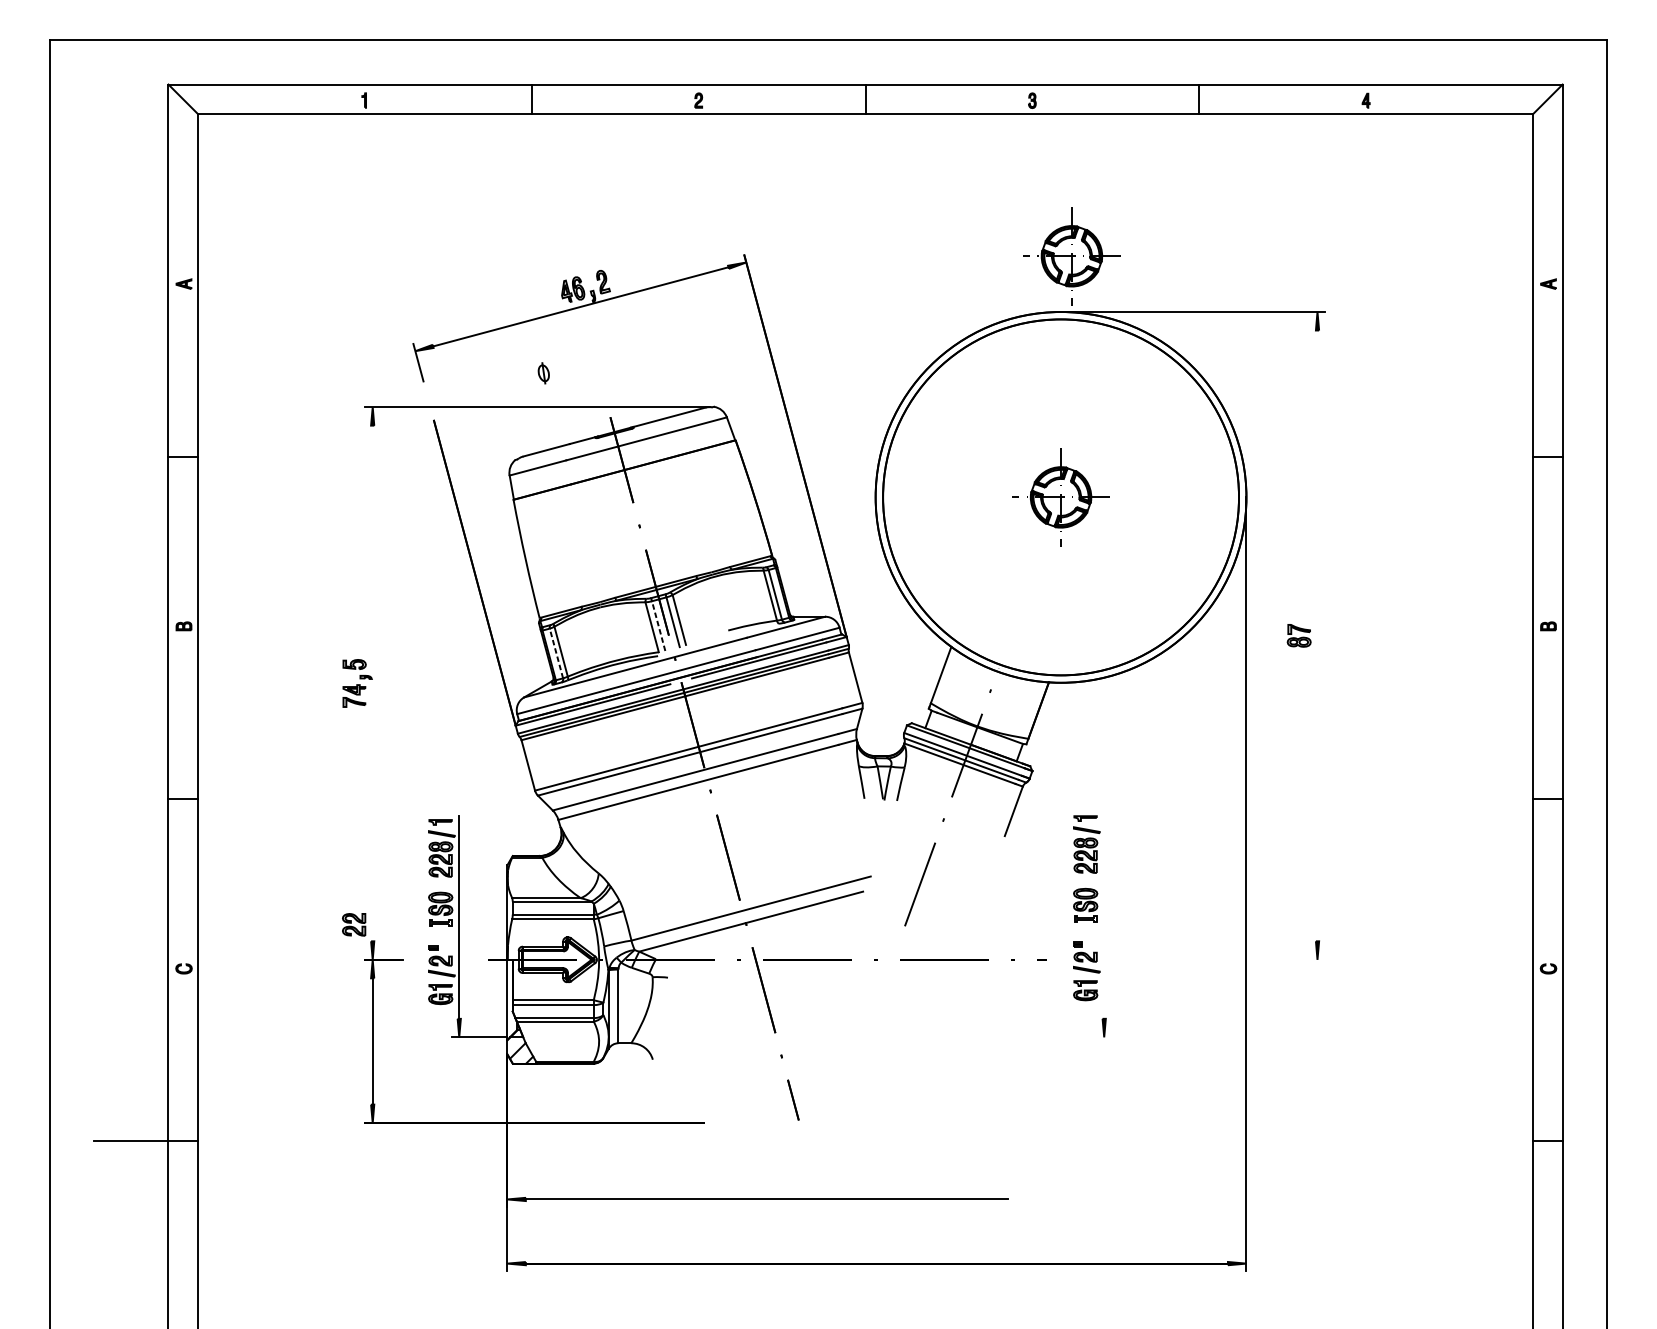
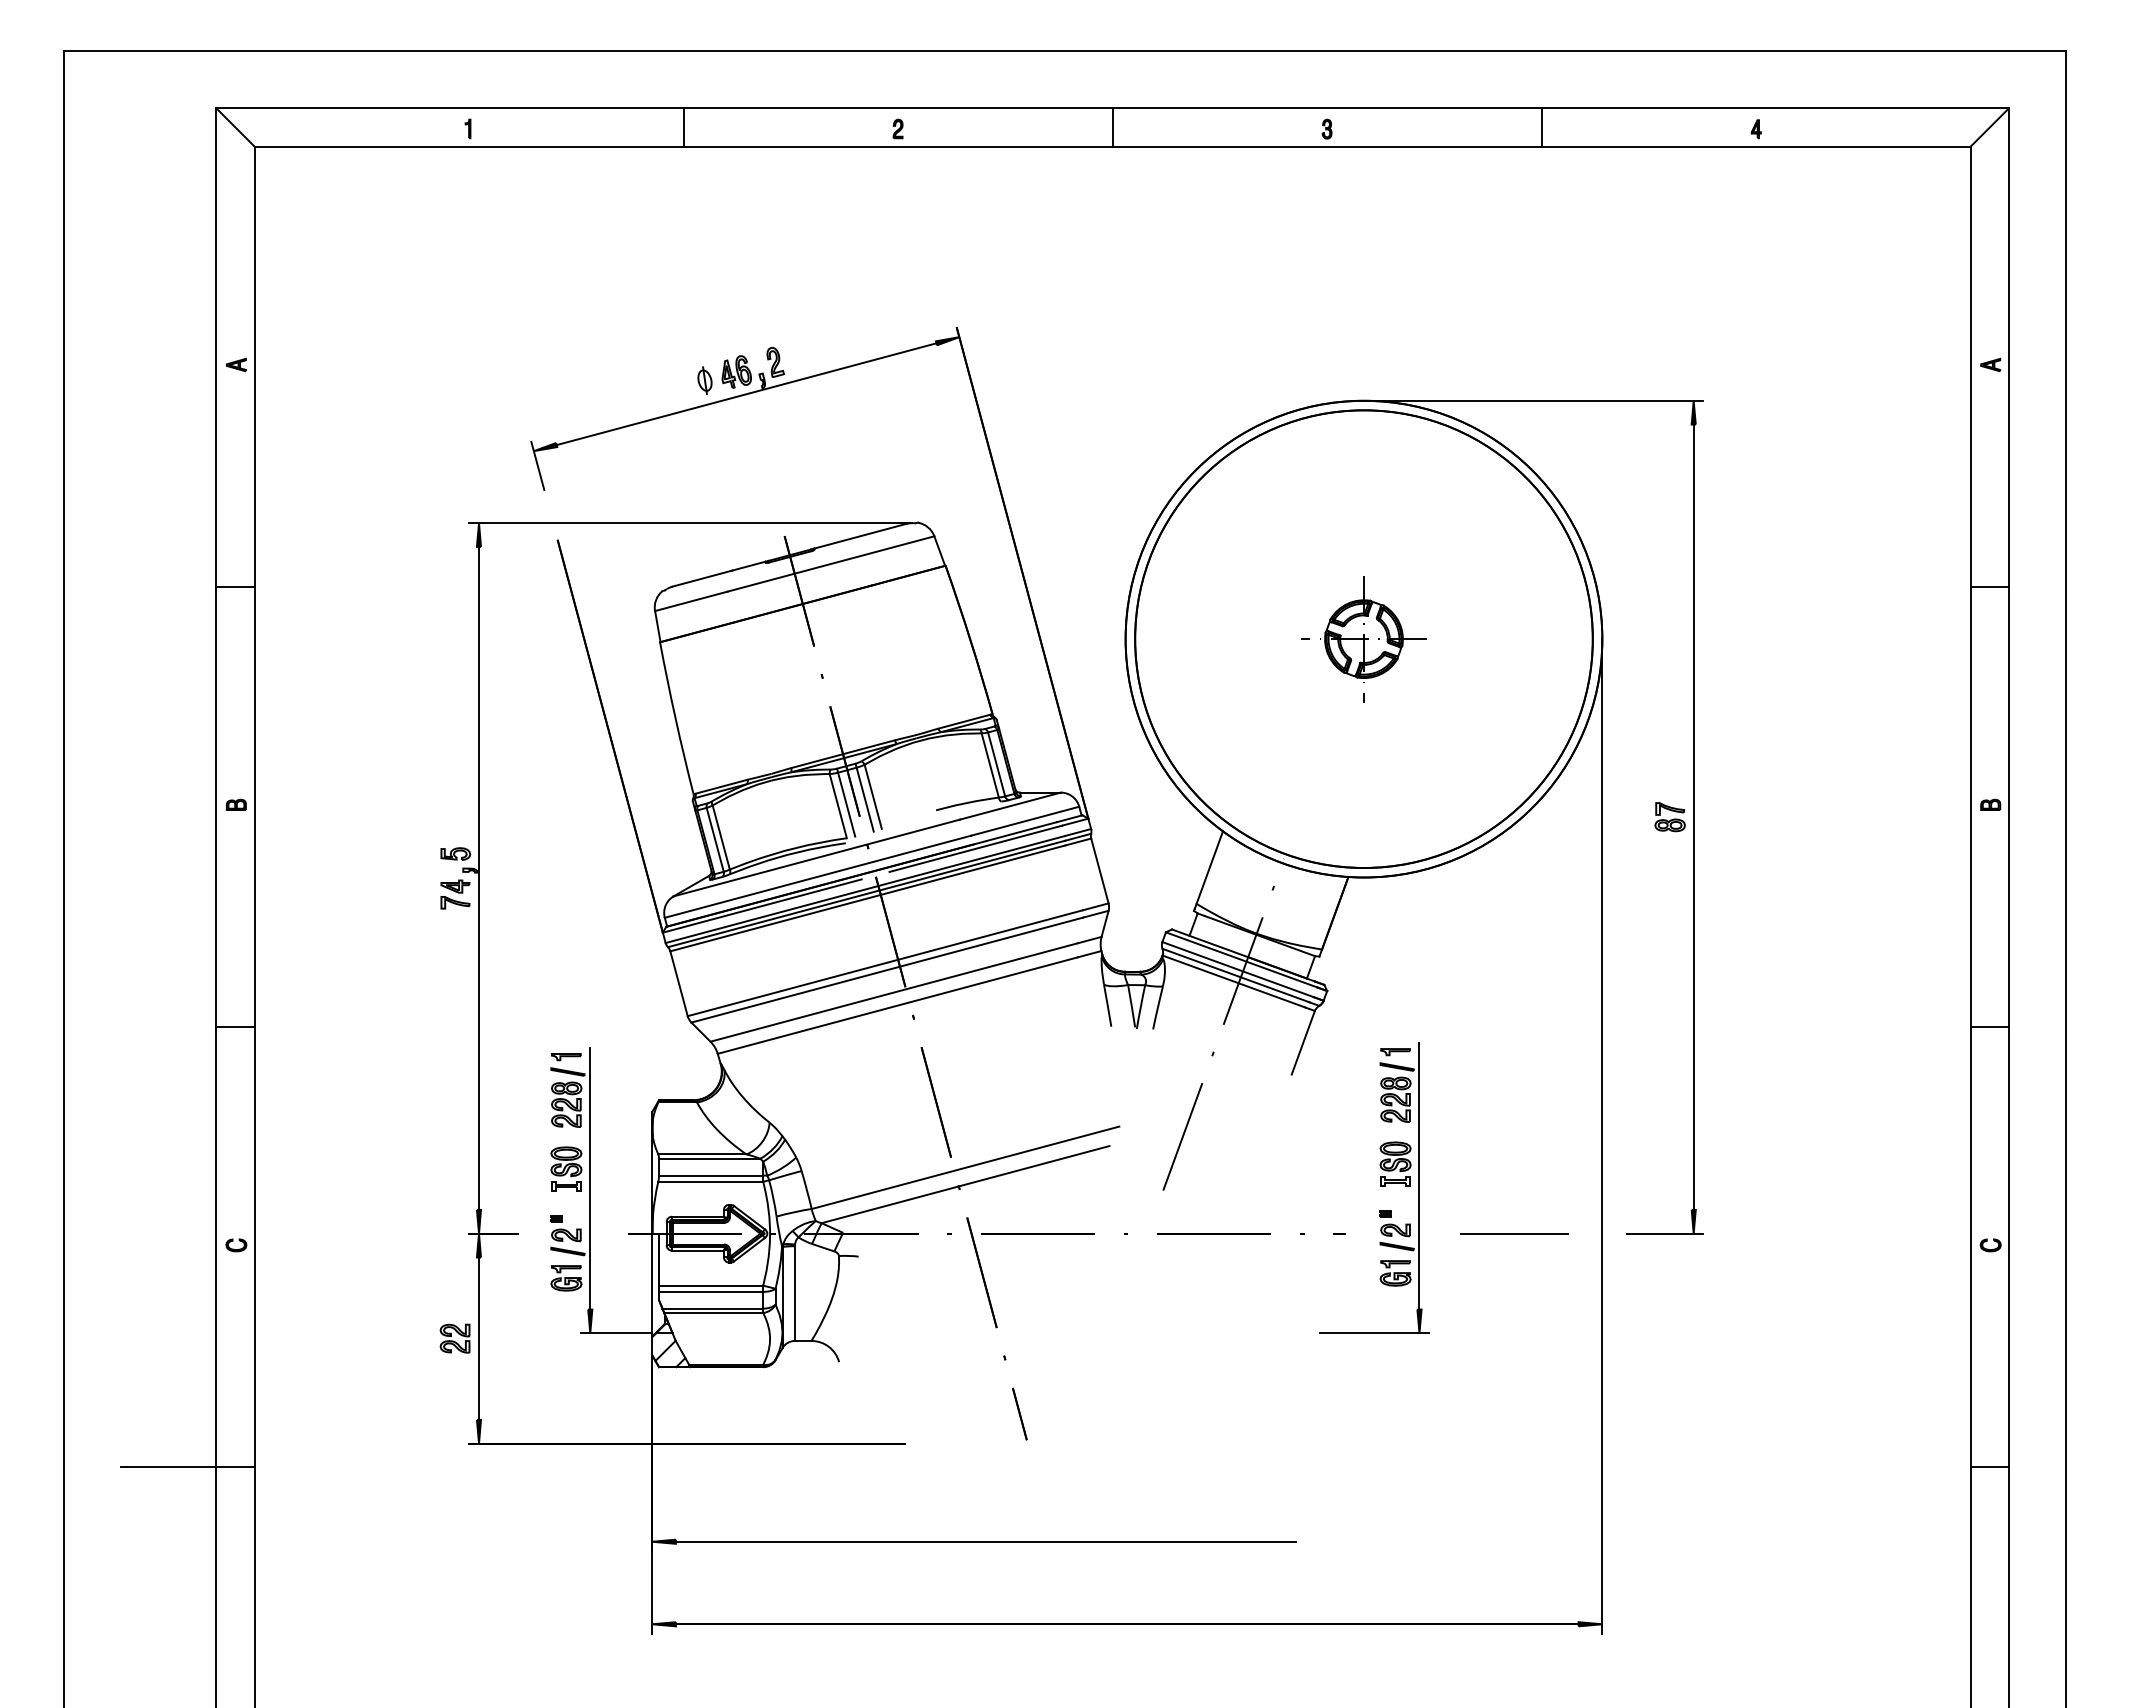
part: (1071, 256) -> (1377, 329), removed
part: (543, 373) -> (704, 380), moved
line: (658, 625) -> (846, 804), dashed -> solid
line: (1317, 635) -> (1693, 816), added
line: (556, 653) -> (715, 839), dashed -> solid
line: (373, 682) -> (479, 877), added
line: (1104, 915) -> (1419, 1176), added
part: (353, 924) -> (454, 1338), moved
line: (1178, 959) -> (1514, 1233), added
line: (1294, 959) -> (1664, 1233), added
line: (1069, 1037) -> (1374, 1333), added

